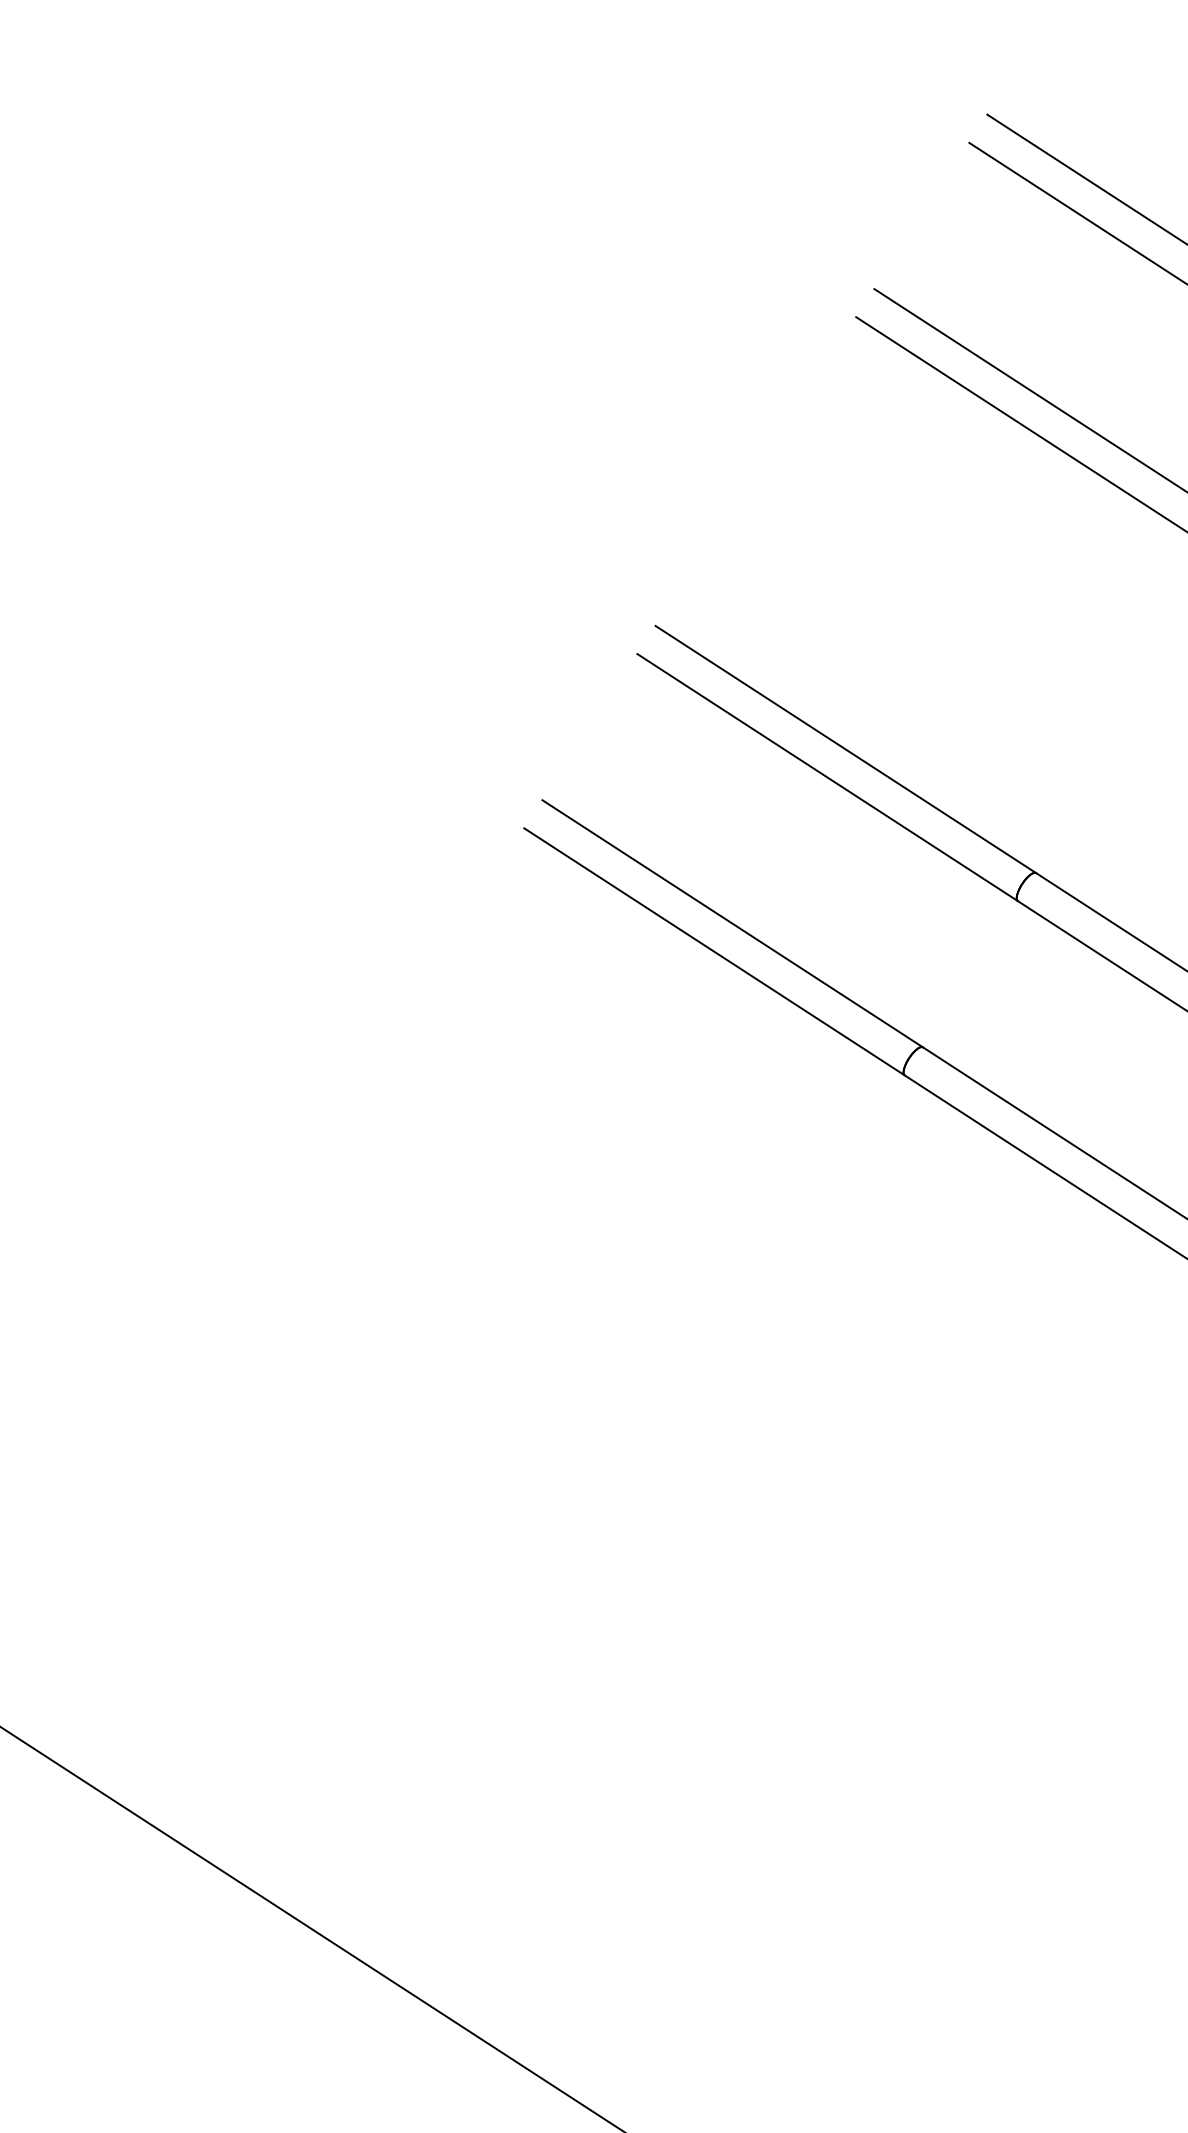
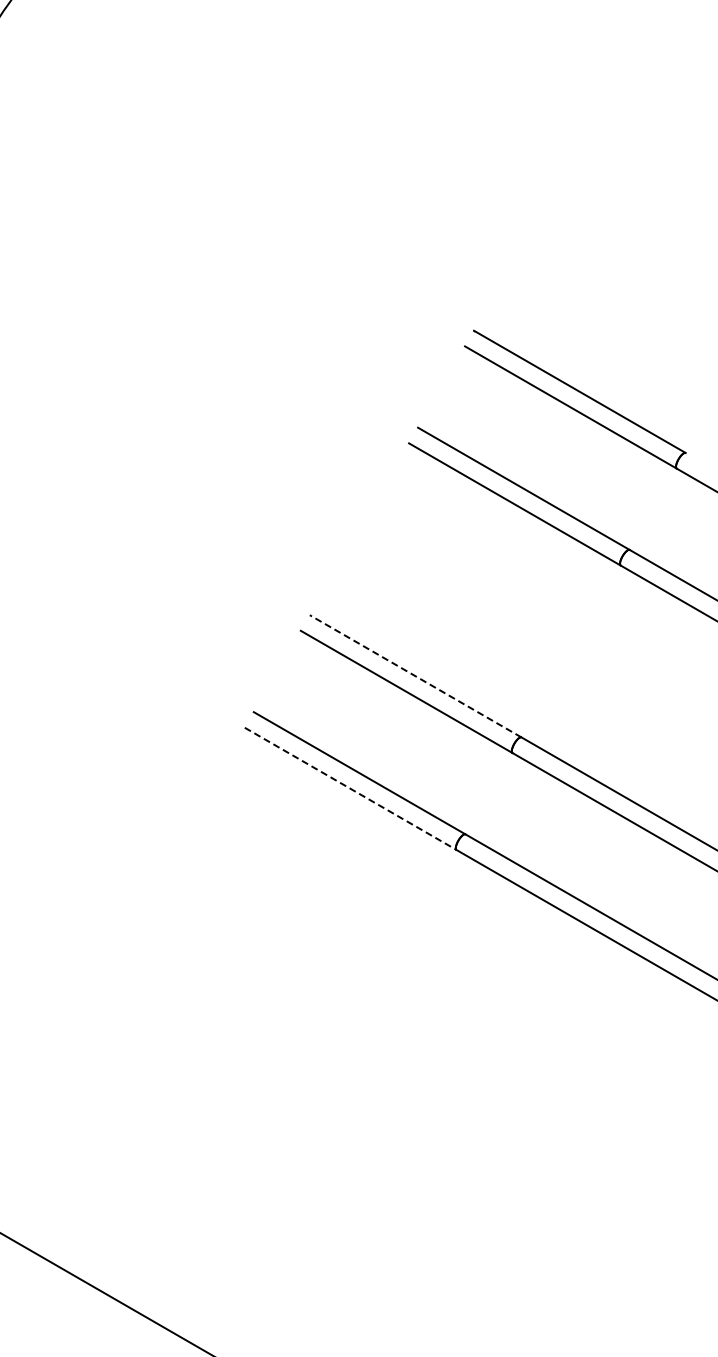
line: (845, 749) -> (415, 676), solid -> dashed
line: (715, 953) -> (351, 789), solid -> dashed

